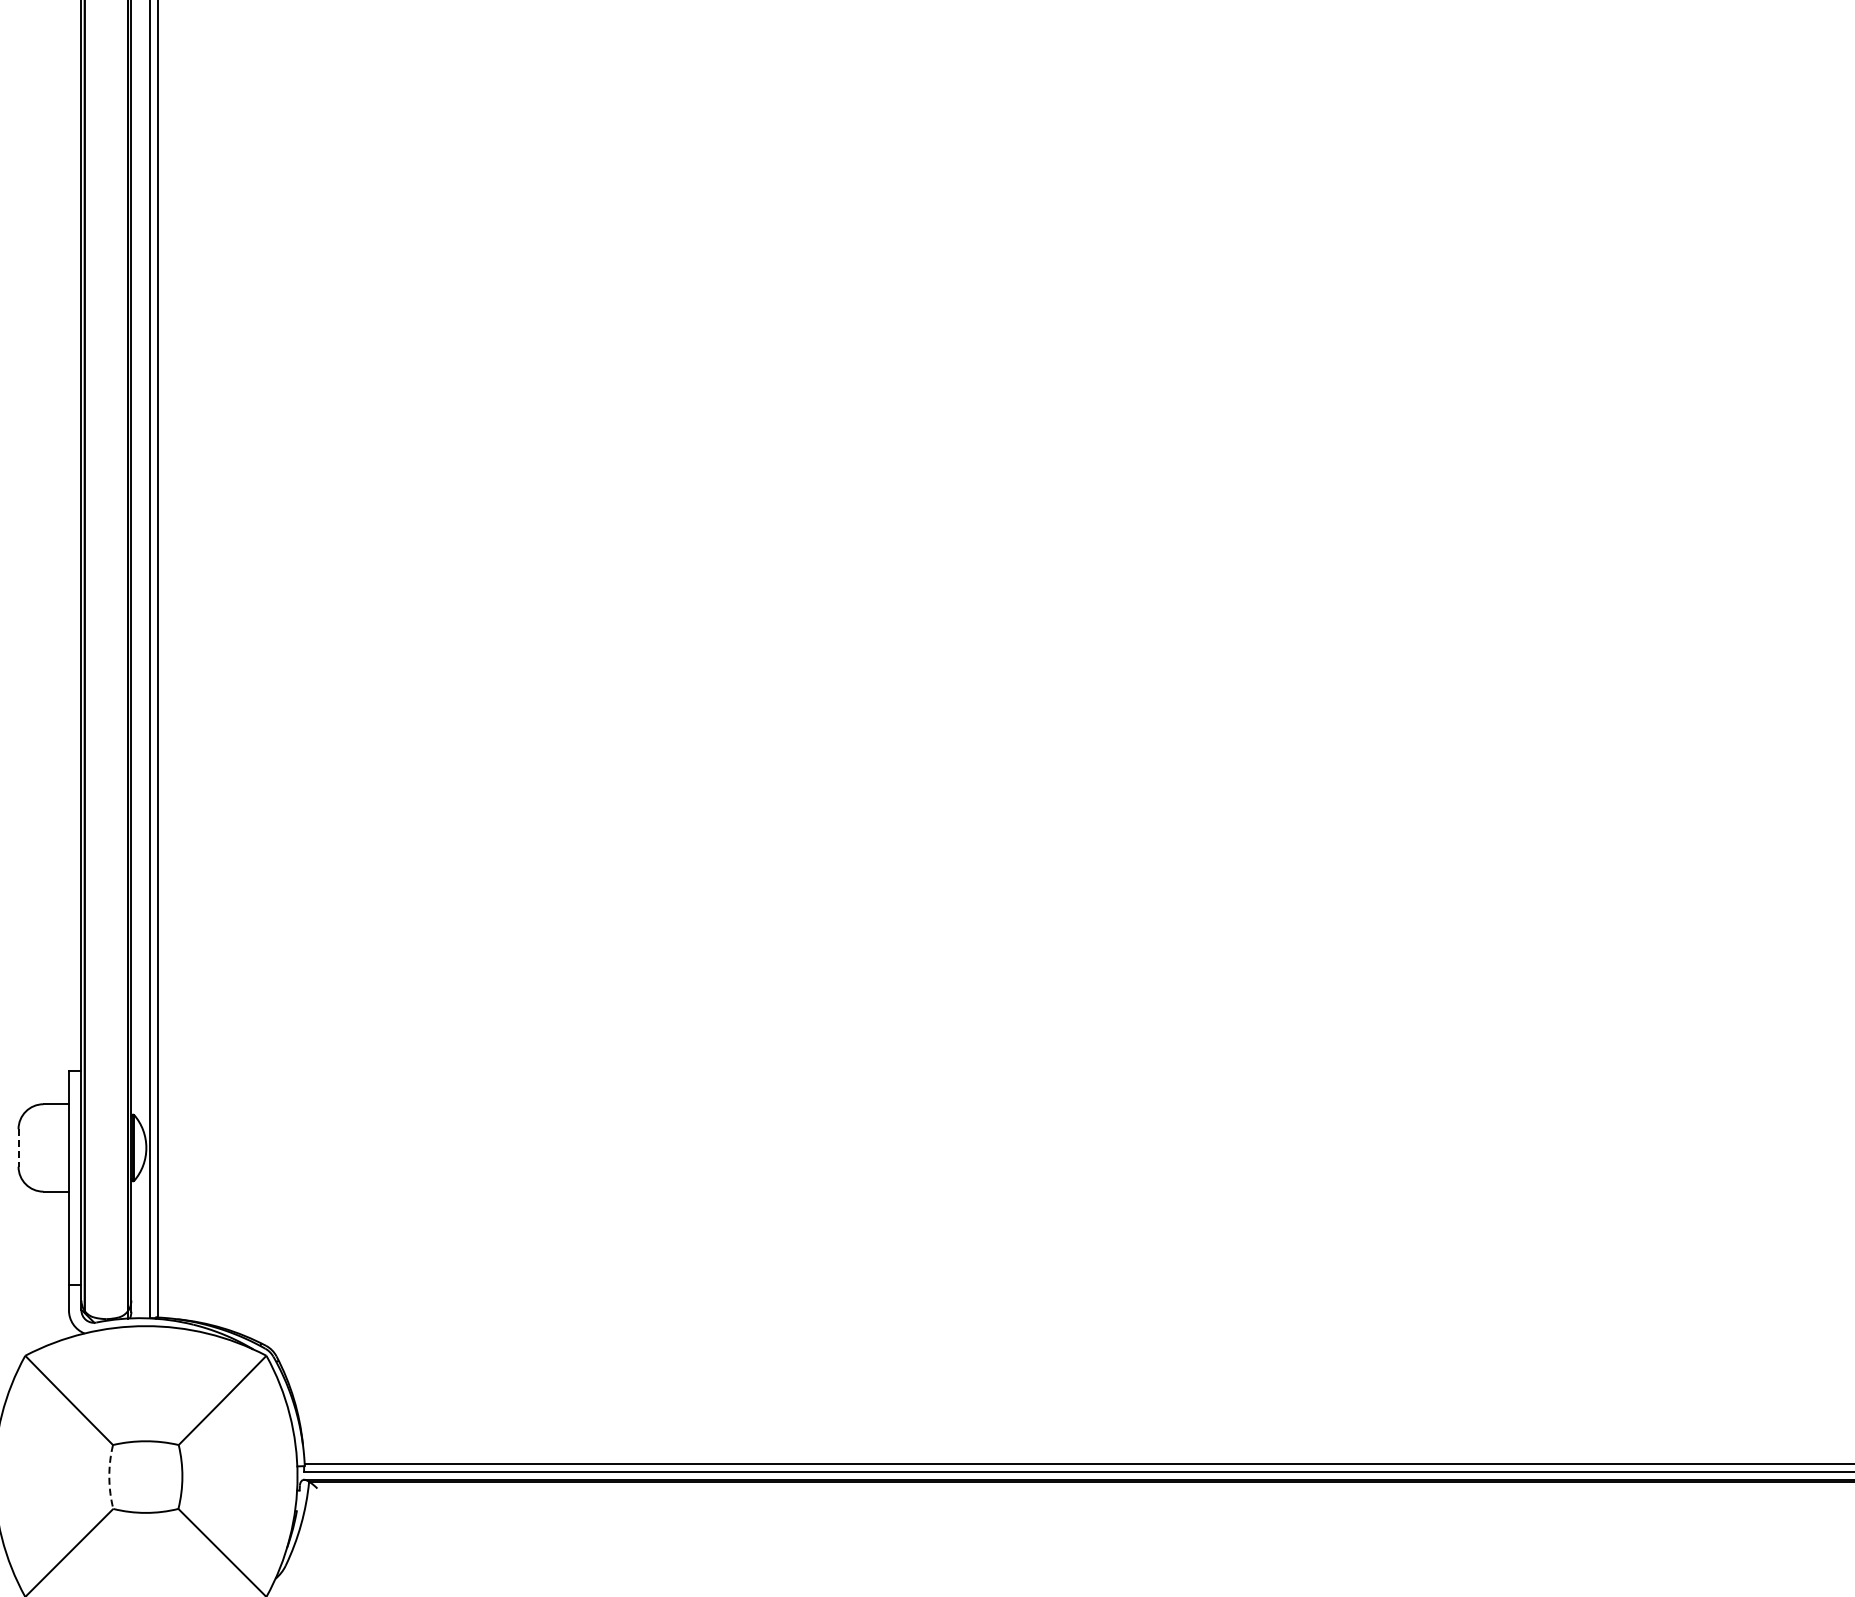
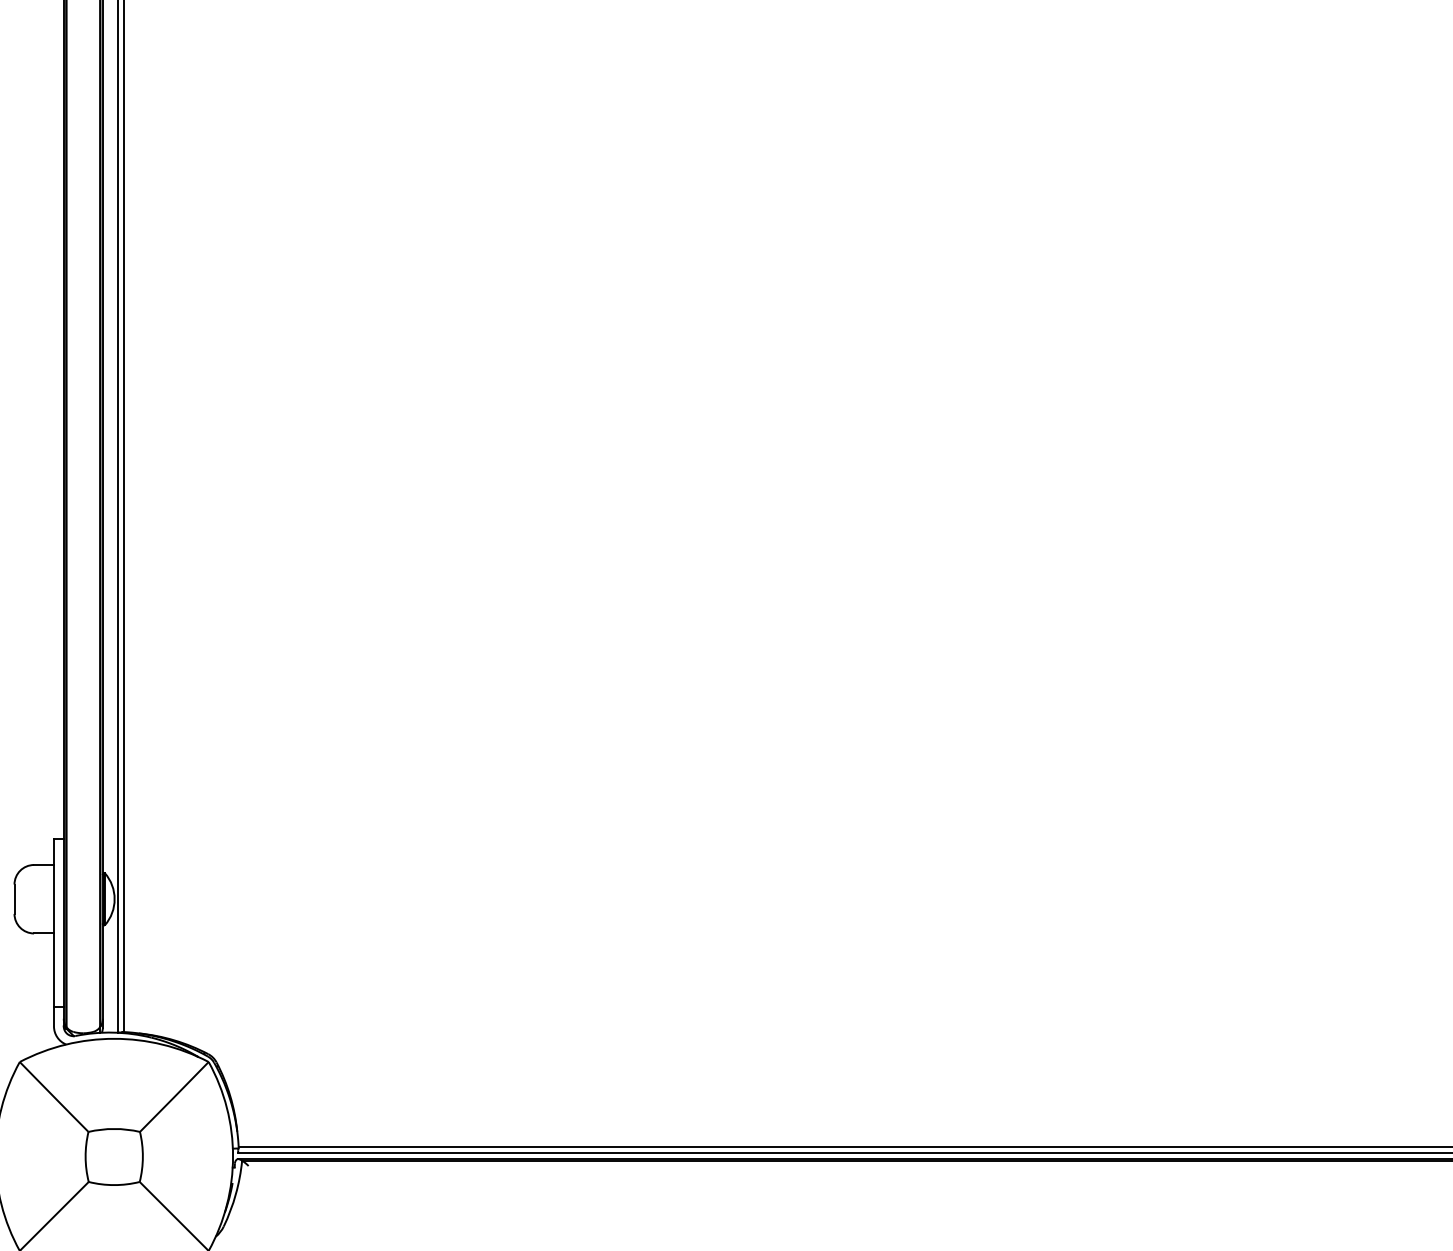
line: (18, 1147) -> (14, 898), dashed -> solid
arc: (109, 1477) -> (85, 1157), dashed -> solid

